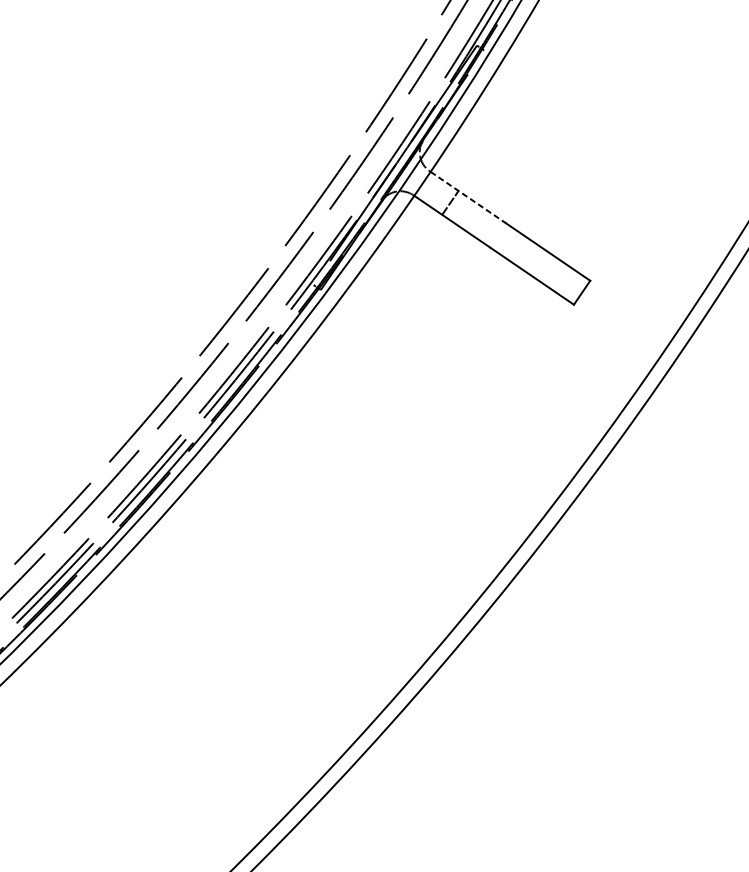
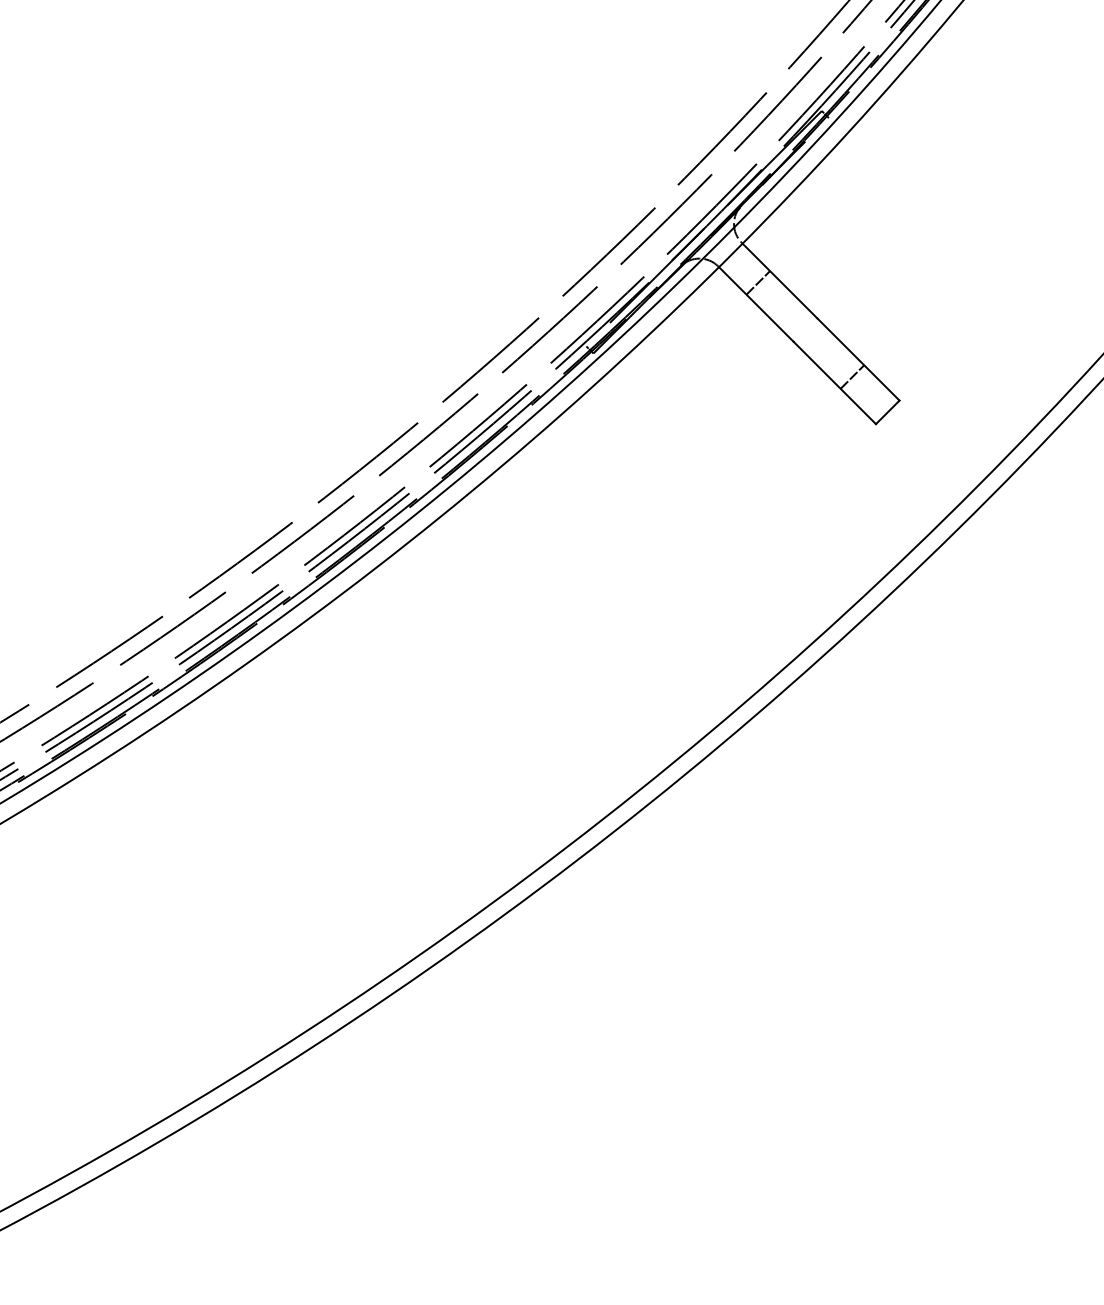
line: (468, 197) -> (779, 280), dashed -> solid
line: (546, 267) -> (852, 376), added

